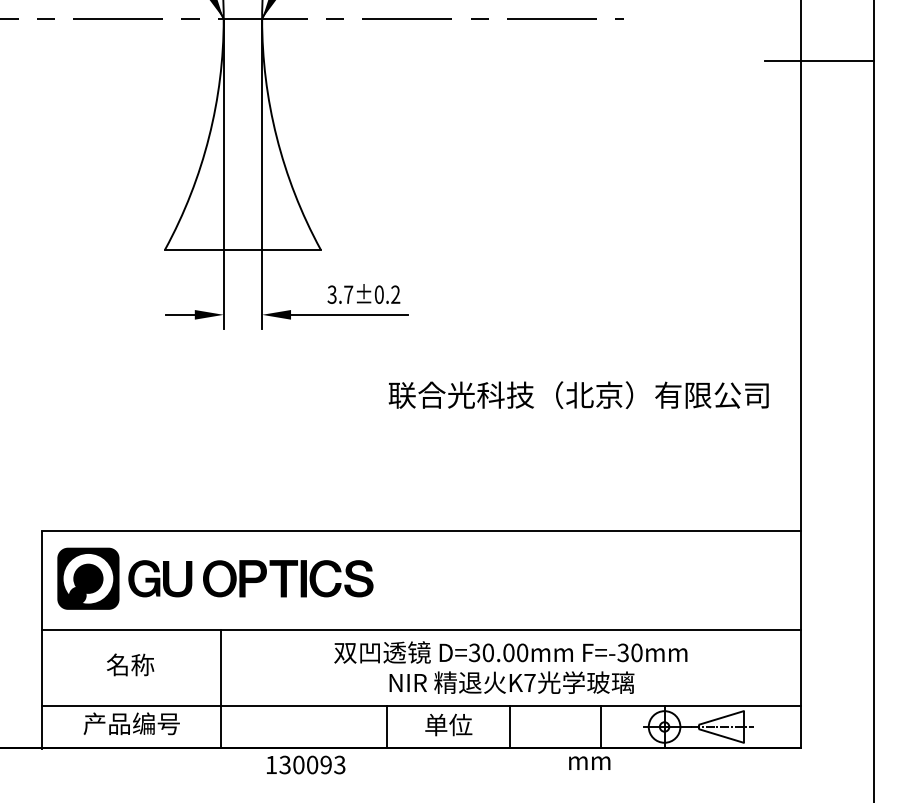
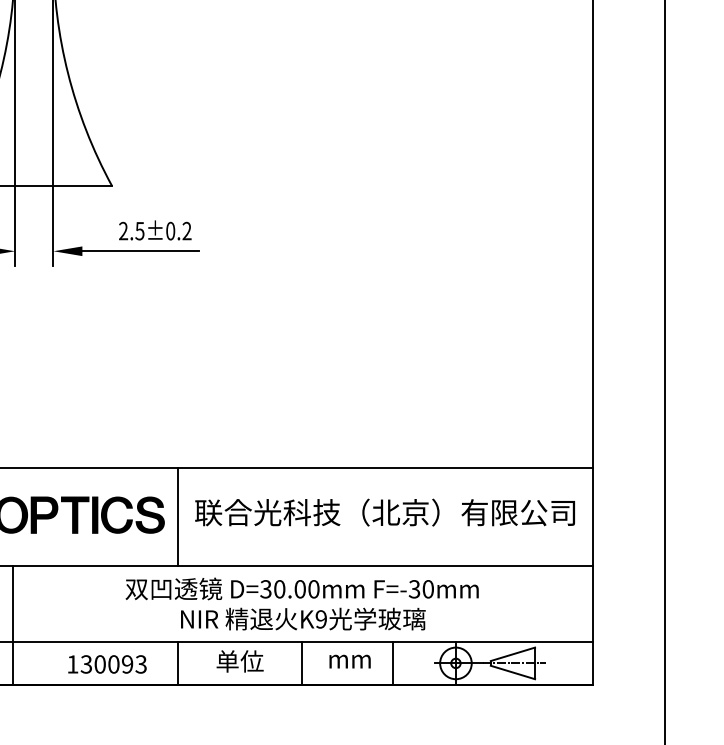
text: (340, 294) -> (131, 230), 3.7±0.2 -> 2.5±0.2
text: (578, 394) -> (384, 511), moved
line: (386, 580) -> (177, 516), added
text: (529, 682) -> (320, 618), K7 -> K9
text: (589, 762) -> (349, 660), moved
text: (306, 764) -> (107, 663), moved

